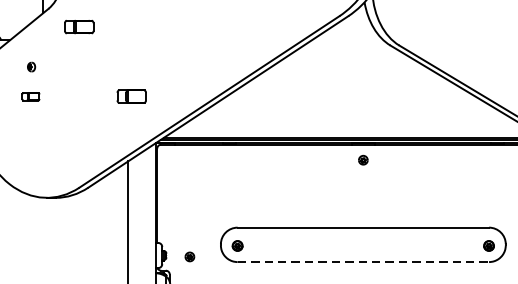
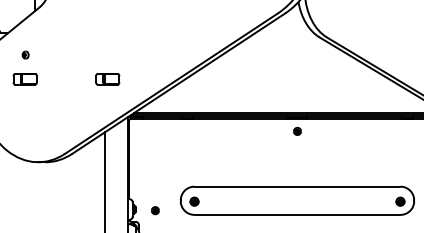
part: (78, 27) -> (64, 22), removed
part: (30, 96) -> (24, 79), size x1.67
line: (363, 261) -> (297, 214), dashed -> solid

